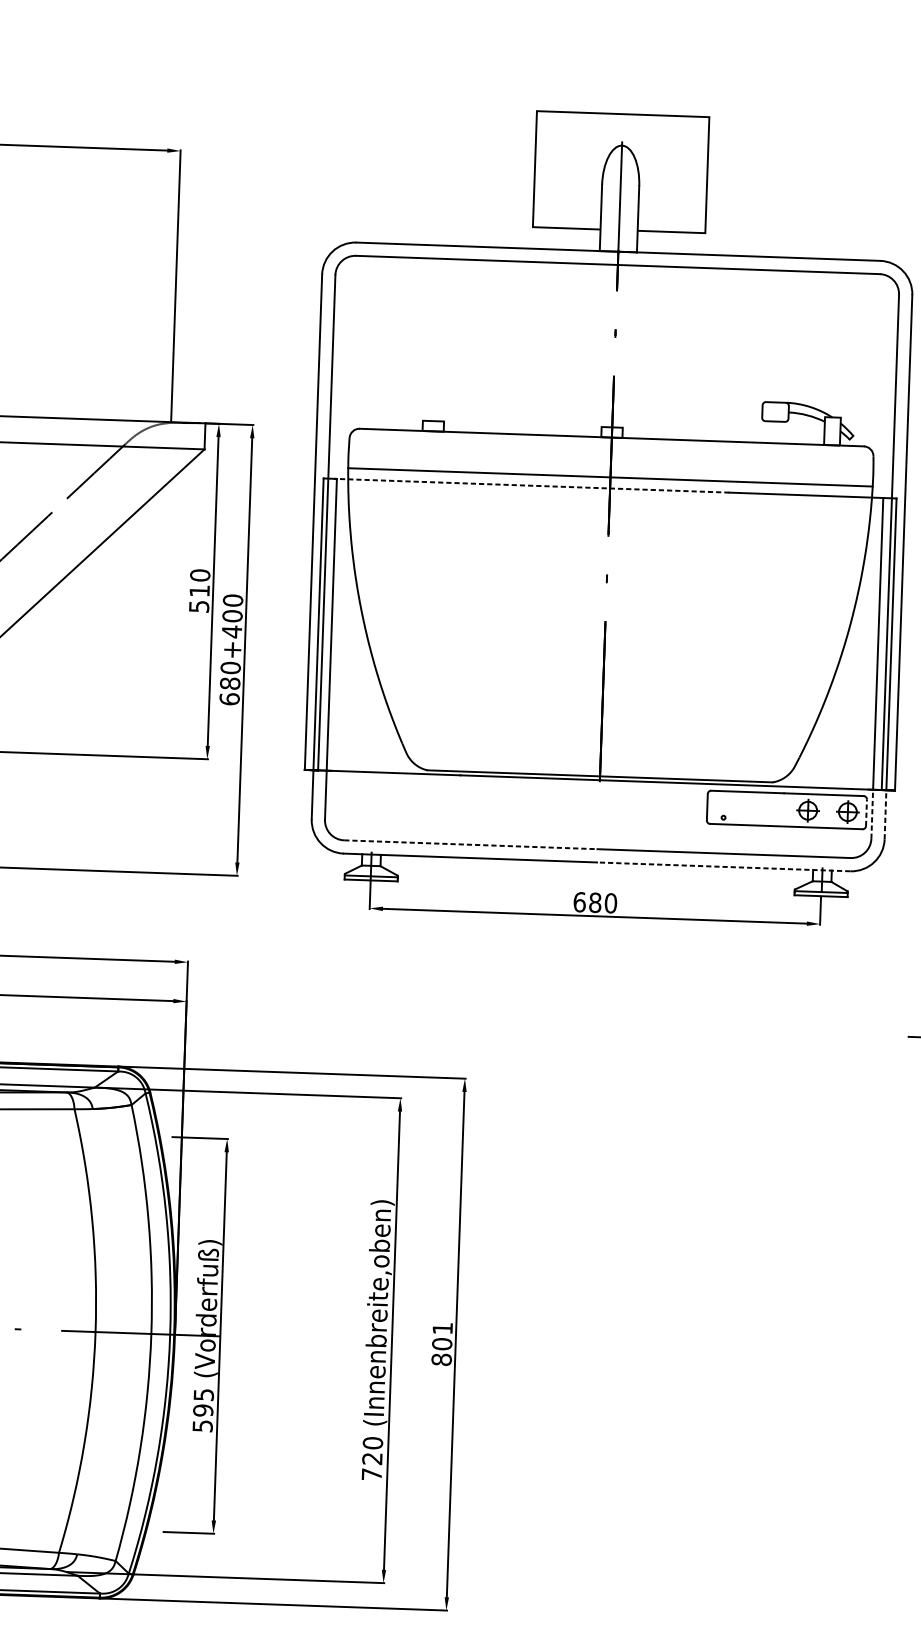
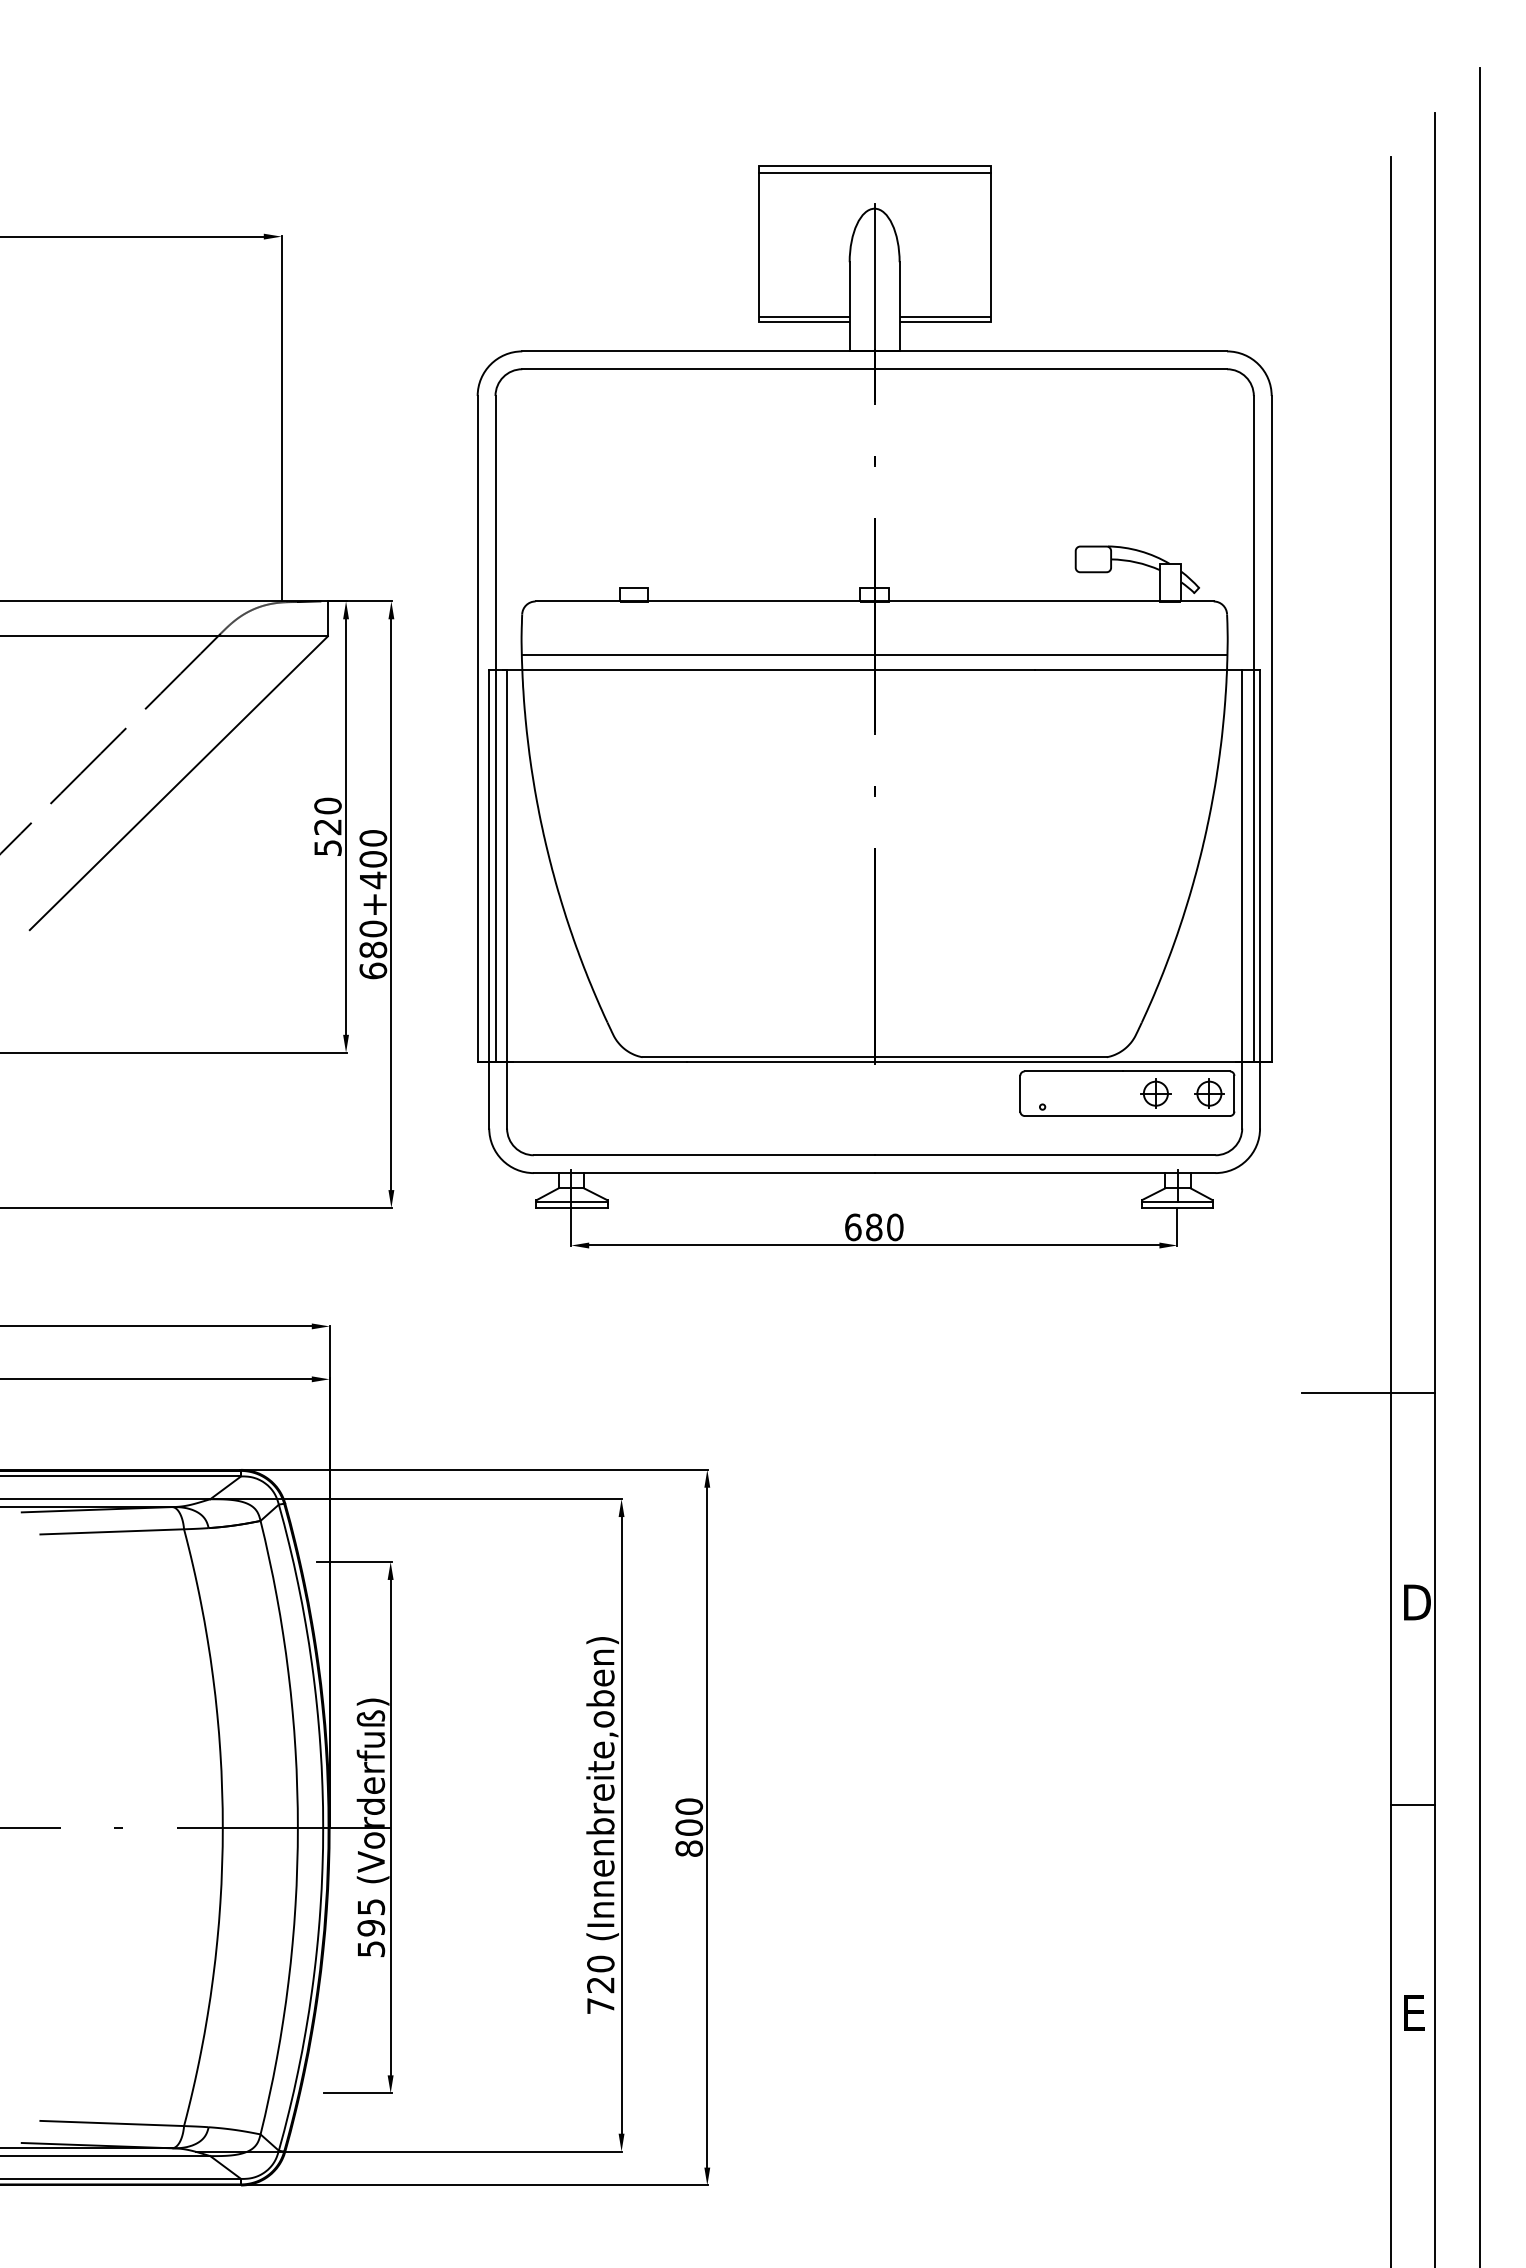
line: (622, 119) -> (874, 173), added
line: (566, 223) -> (803, 316), added
line: (671, 227) -> (944, 316), added
line: (531, 485) -> (768, 669), dashed -> solid
text: (199, 591) -> (327, 827), 510 -> 520
line: (866, 812) -> (1234, 1093), dashed -> solid
line: (872, 814) -> (1242, 1095), dashed -> solid
line: (885, 814) -> (1260, 1095), dashed -> solid
line: (471, 844) -> (704, 1155), dashed -> solid
line: (723, 867) -> (1044, 1173), dashed -> solid
text: (442, 1328) -> (689, 1806), 801 -> 800

